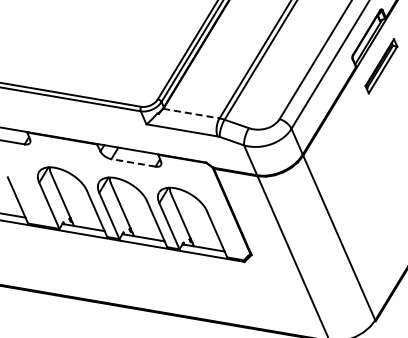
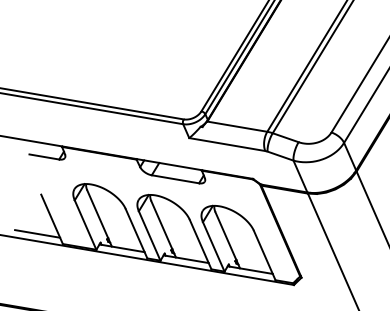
line: (191, 113) -> (237, 126), dashed -> solid
line: (133, 162) -> (175, 178), dashed -> solid

